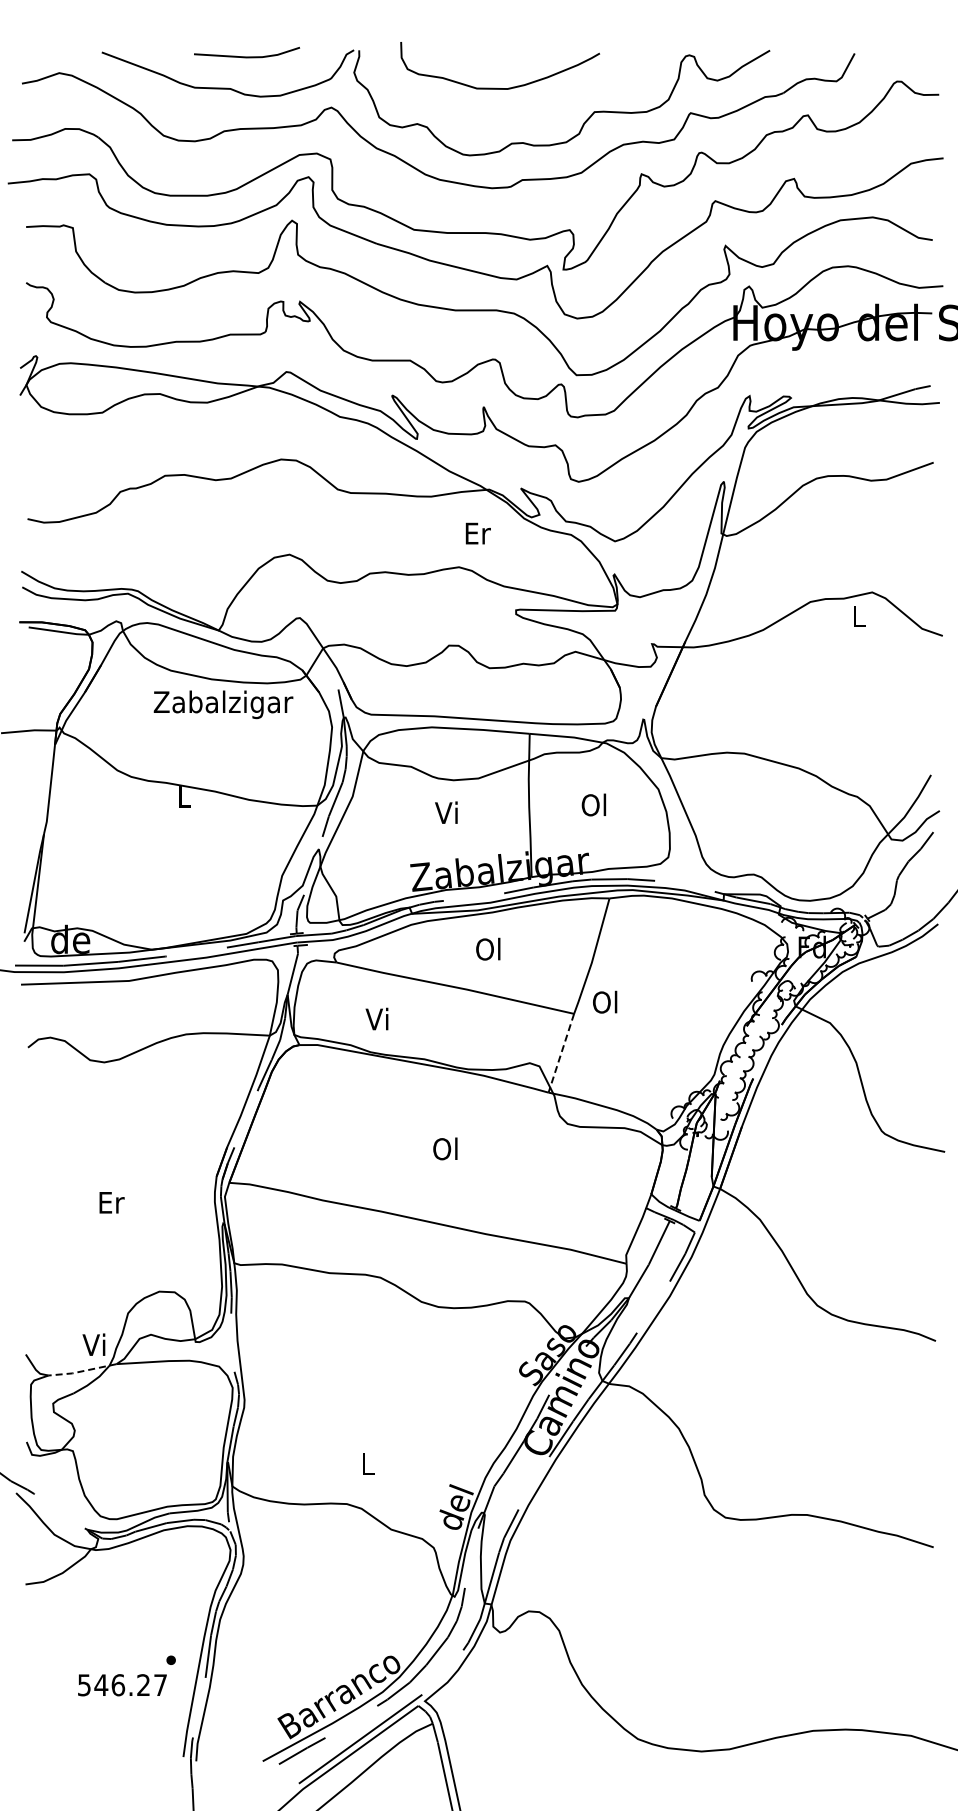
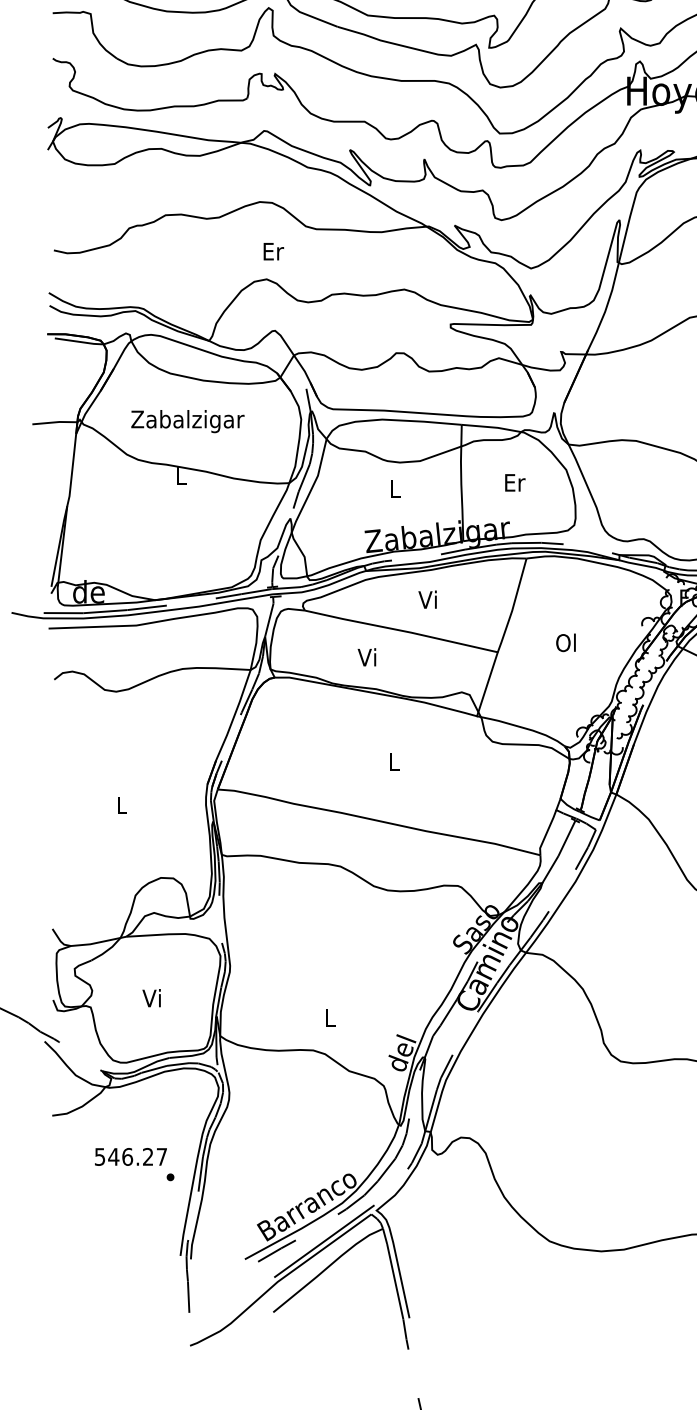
text: (477, 533) -> (273, 251), moved
text: (223, 704) -> (187, 421), moved
text: (594, 804) -> (514, 482), Ol -> Er
text: (446, 812) -> (394, 488), Vi -> L
text: (488, 948) -> (428, 599), Ol -> Vi
text: (605, 1001) -> (566, 642), moved
text: (376, 1018) -> (366, 656), moved
line: (561, 1053) -> (487, 684), dashed -> solid
text: (445, 1148) -> (393, 761), Ol -> L
text: (111, 1202) -> (122, 805), Er -> L
text: (93, 1344) -> (151, 997), moved
line: (81, 1371) -> (97, 942), dashed -> solid
text: (122, 1685) -> (131, 1157), moved

